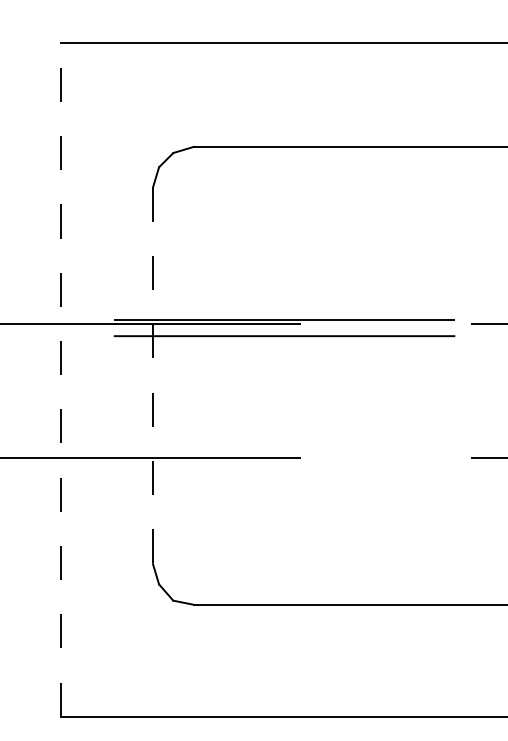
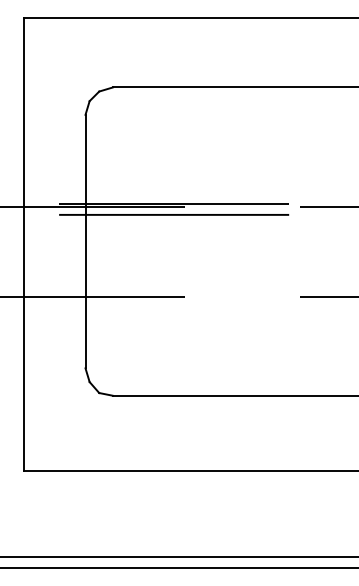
line: (152, 375) -> (85, 241), dashed -> solid
line: (60, 380) -> (23, 244), dashed -> solid

